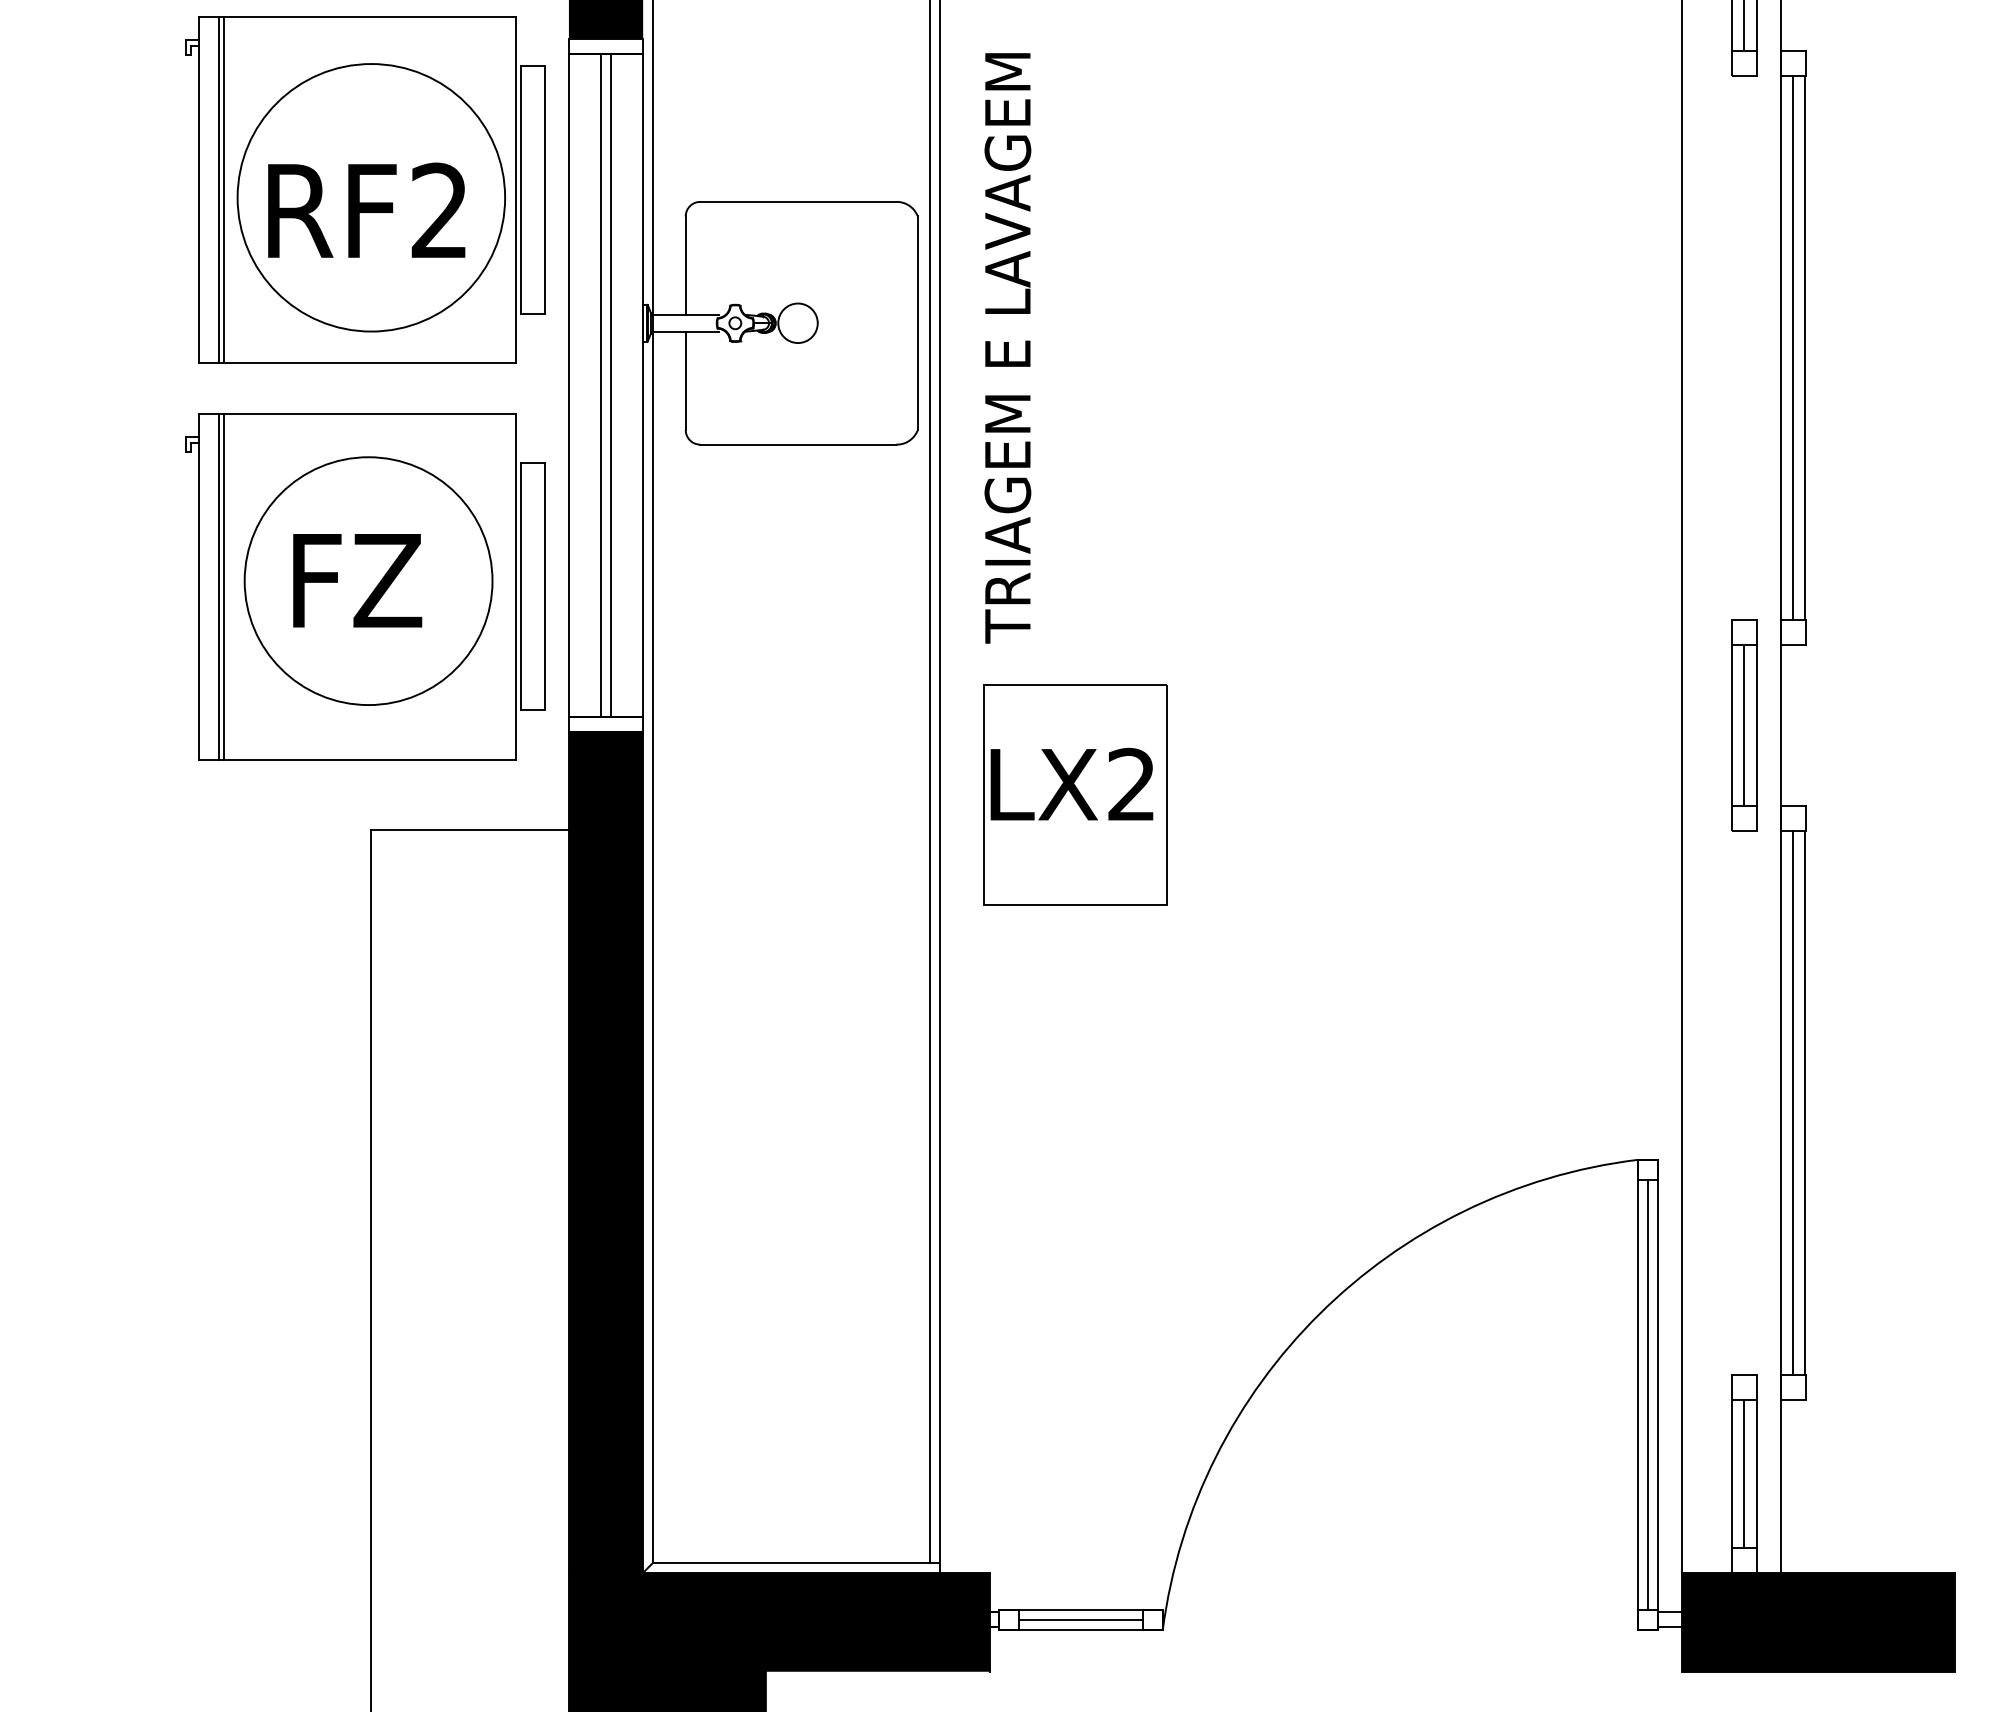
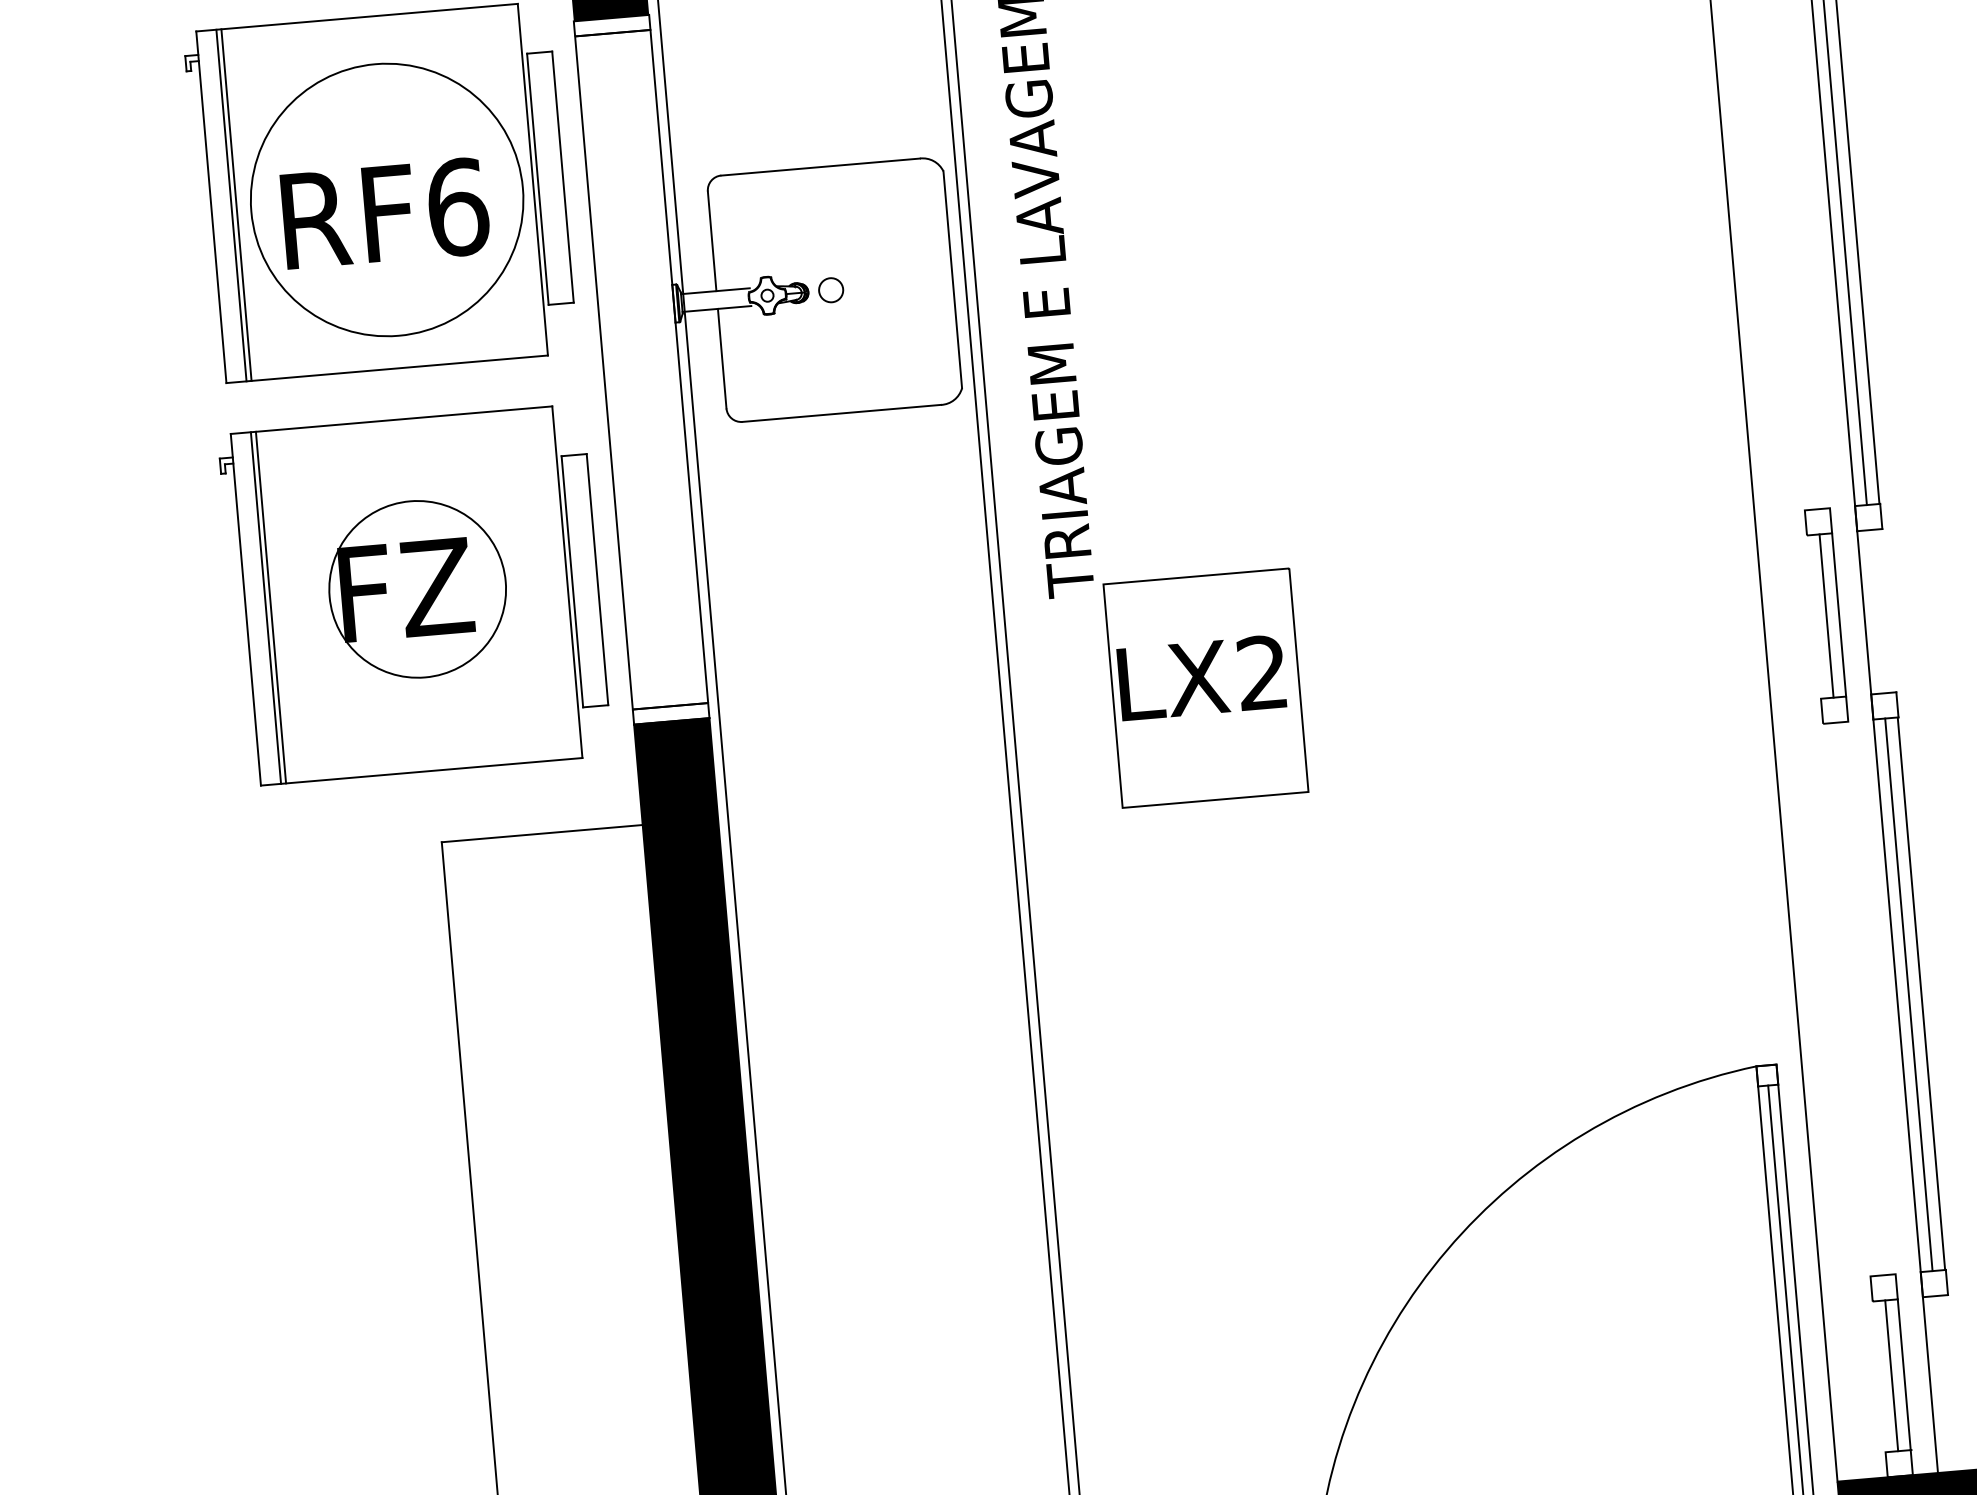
text: (440, 210) -> (458, 206), RF2 -> RF6
circle: (797, 323) -> (830, 290), size x0.6
line: (601, 384) -> (636, 369), removed
line: (610, 384) -> (646, 368), removed
circle: (368, 581) -> (417, 589), size x0.7
line: (1731, 724) -> (1813, 616), removed
part: (1075, 794) -> (1206, 687), moved
line: (1731, 1473) -> (1878, 1376), removed

